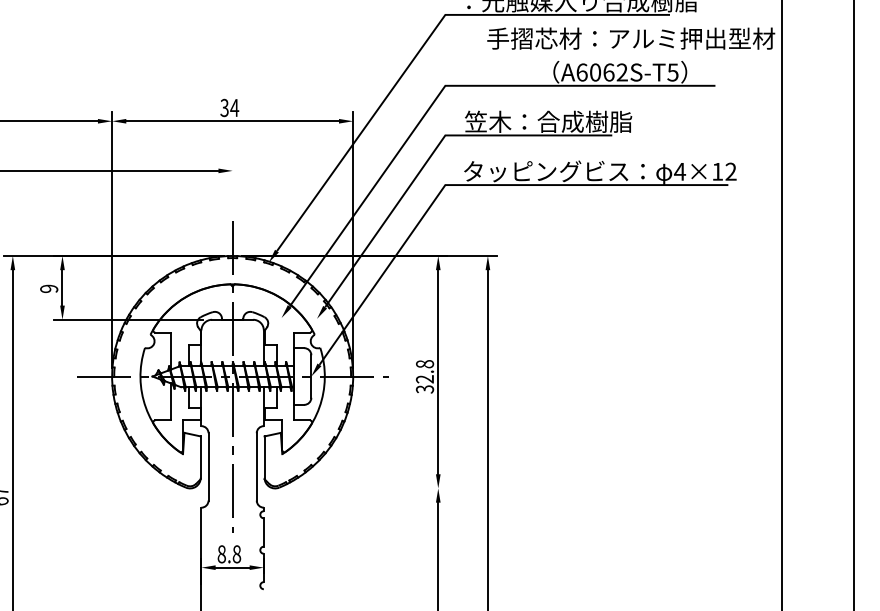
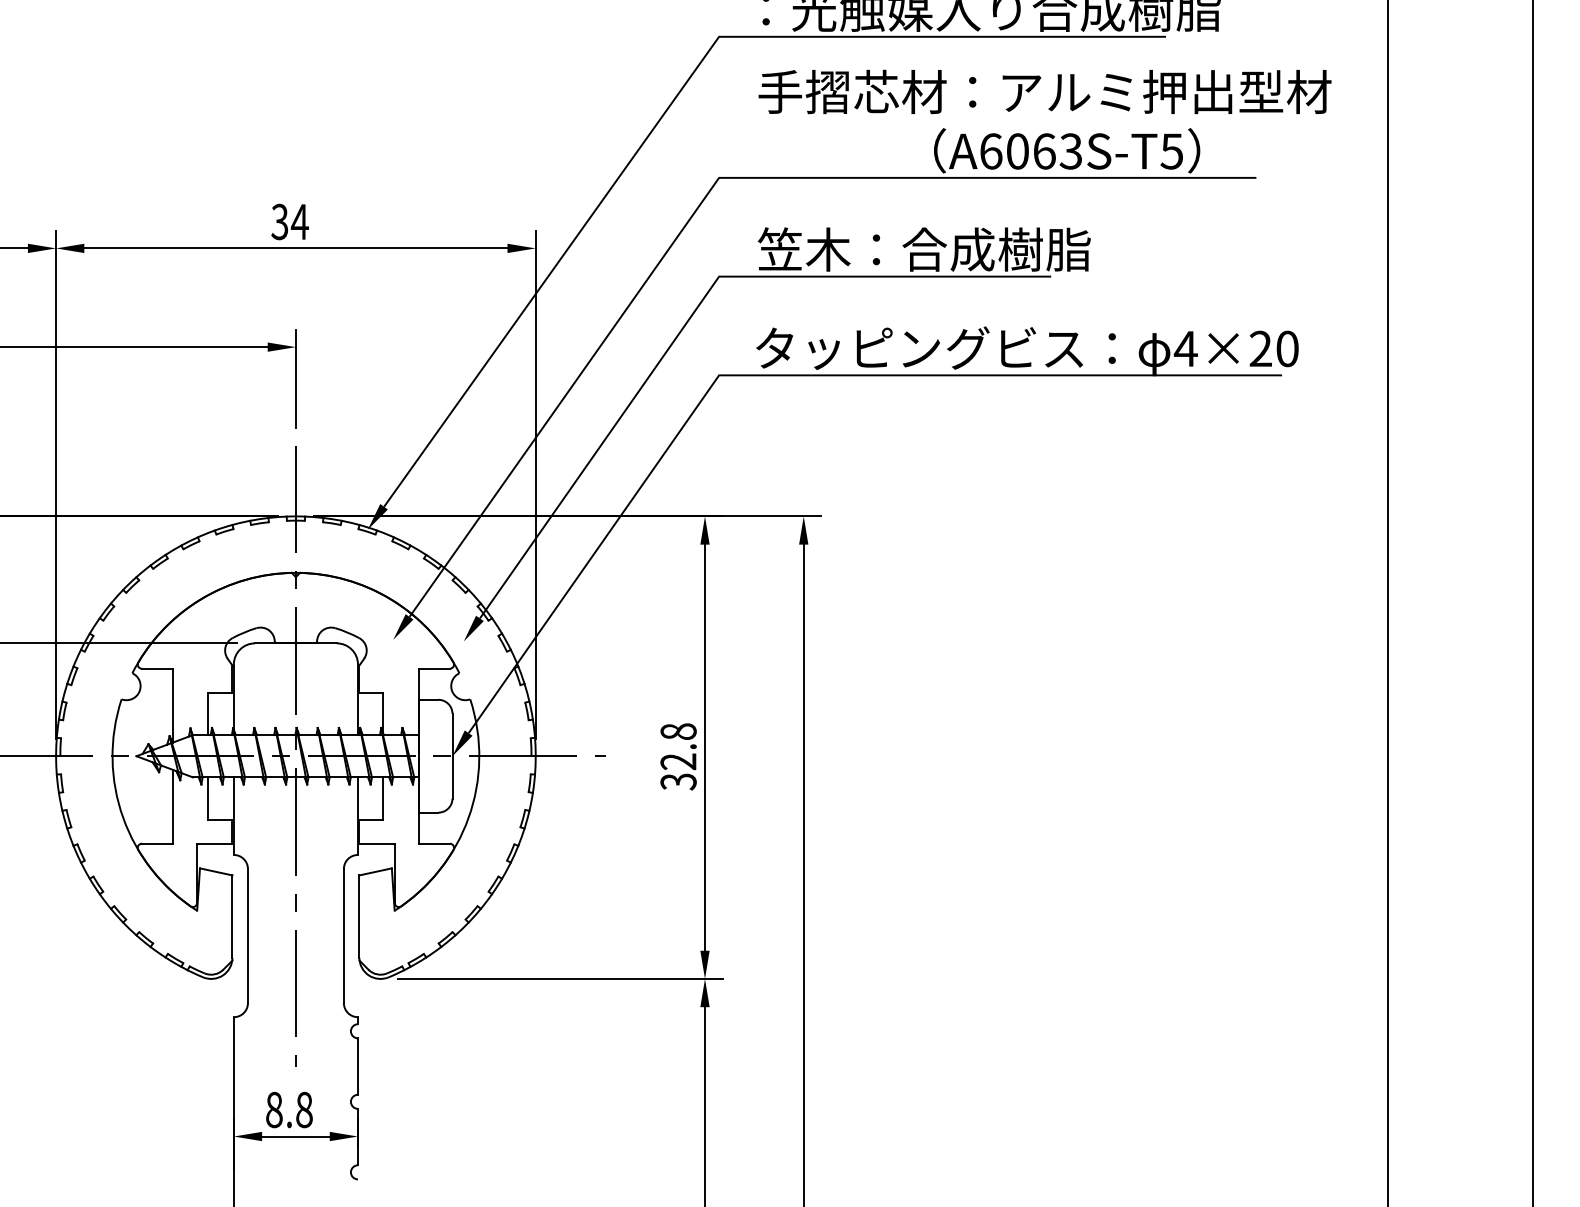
text: (631, 38) -> (1045, 91), moved
text: (621, 72) -> (1069, 151), A6062S-T5 -> A6063S-T5
text: (724, 171) -> (1274, 348), 4×12 -> 4×20
line: (232, 186) -> (295, 378), added
line: (365, 488) -> (560, 979), added

